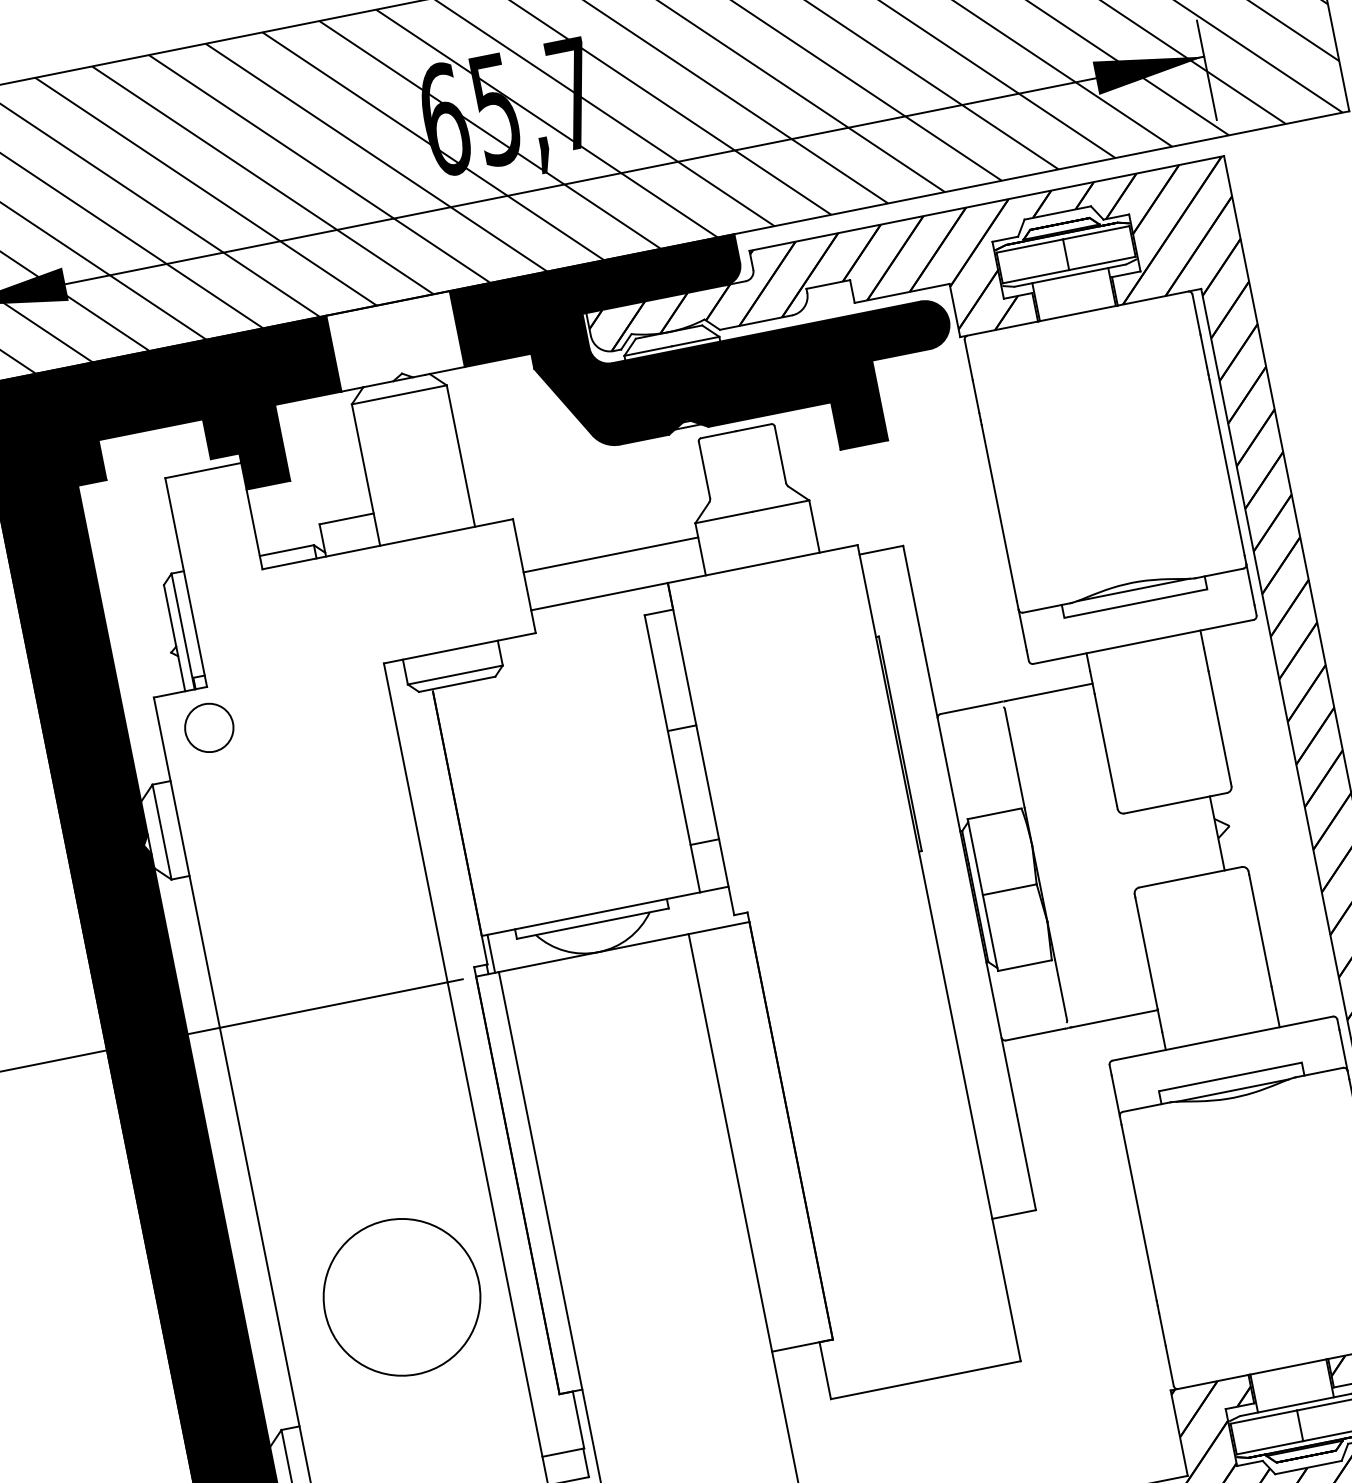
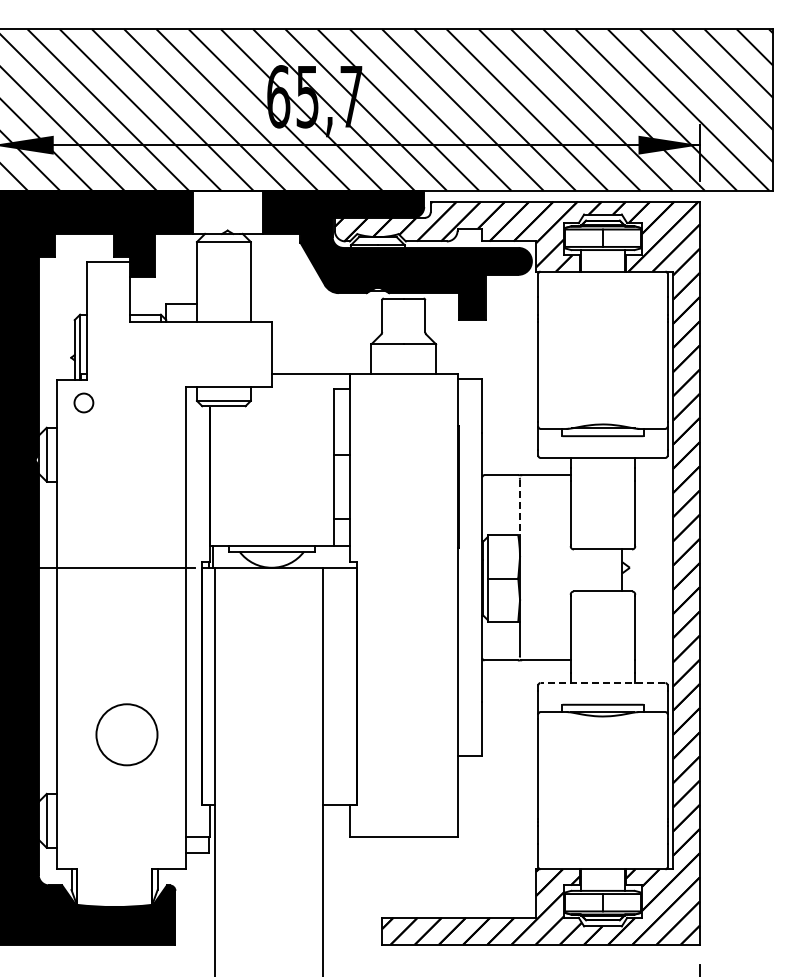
line: (610, 555) -> (321, 352), removed
circle: (208, 727) -> (83, 402), size x0.7
line: (1015, 758) -> (520, 507), solid -> dashed
line: (1222, 1039) -> (602, 683), solid -> dashed
circle: (401, 1297) -> (126, 734), size x0.7

